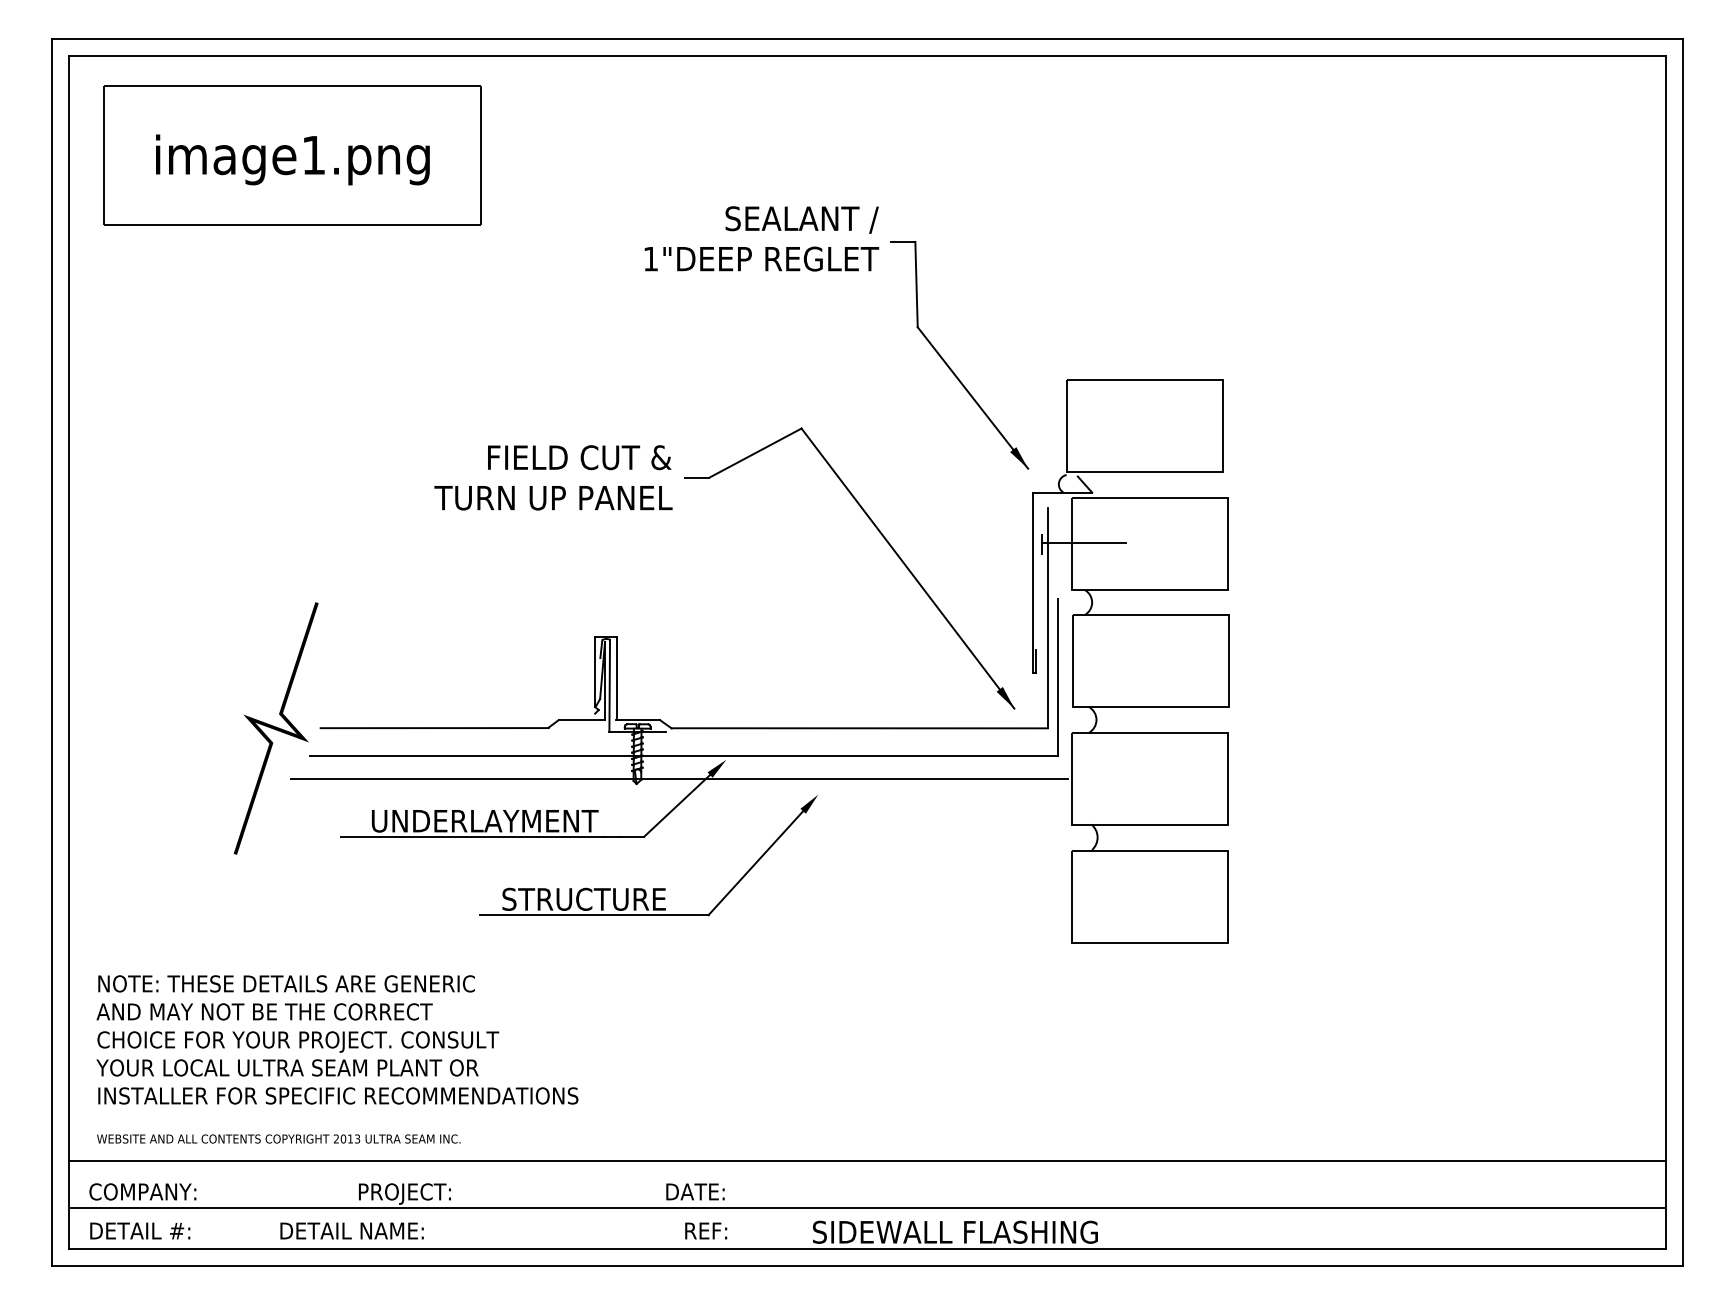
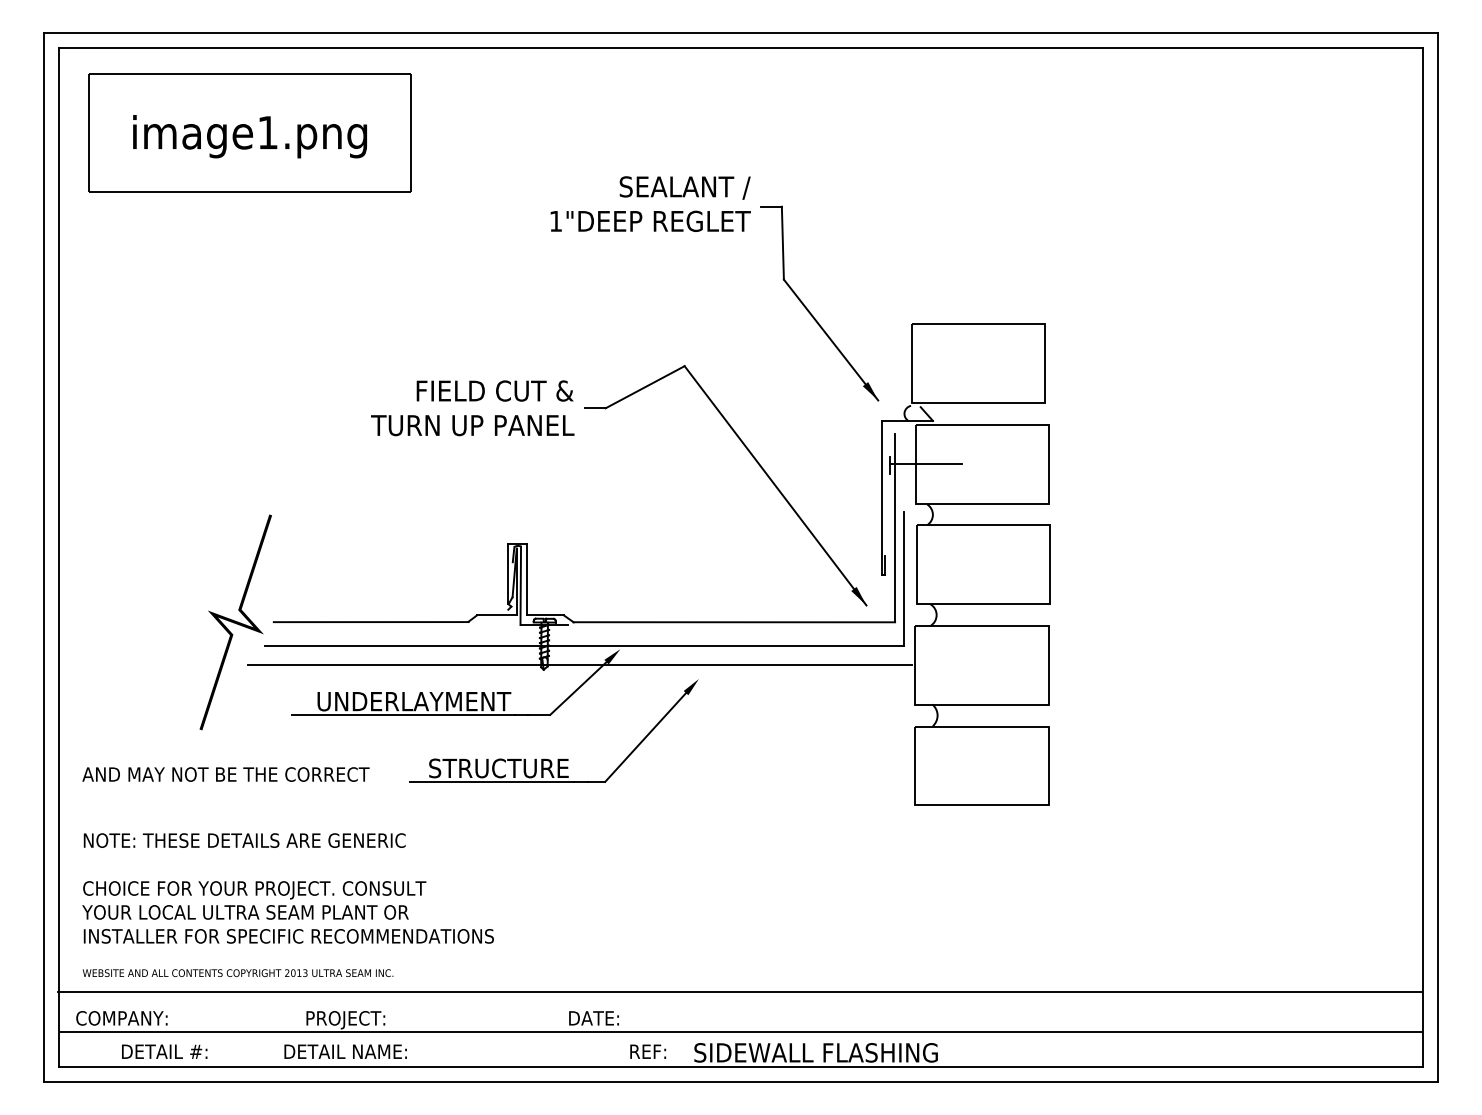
text: (264, 1011) -> (225, 774), moved
text: (409, 1230) -> (394, 1051), moved

